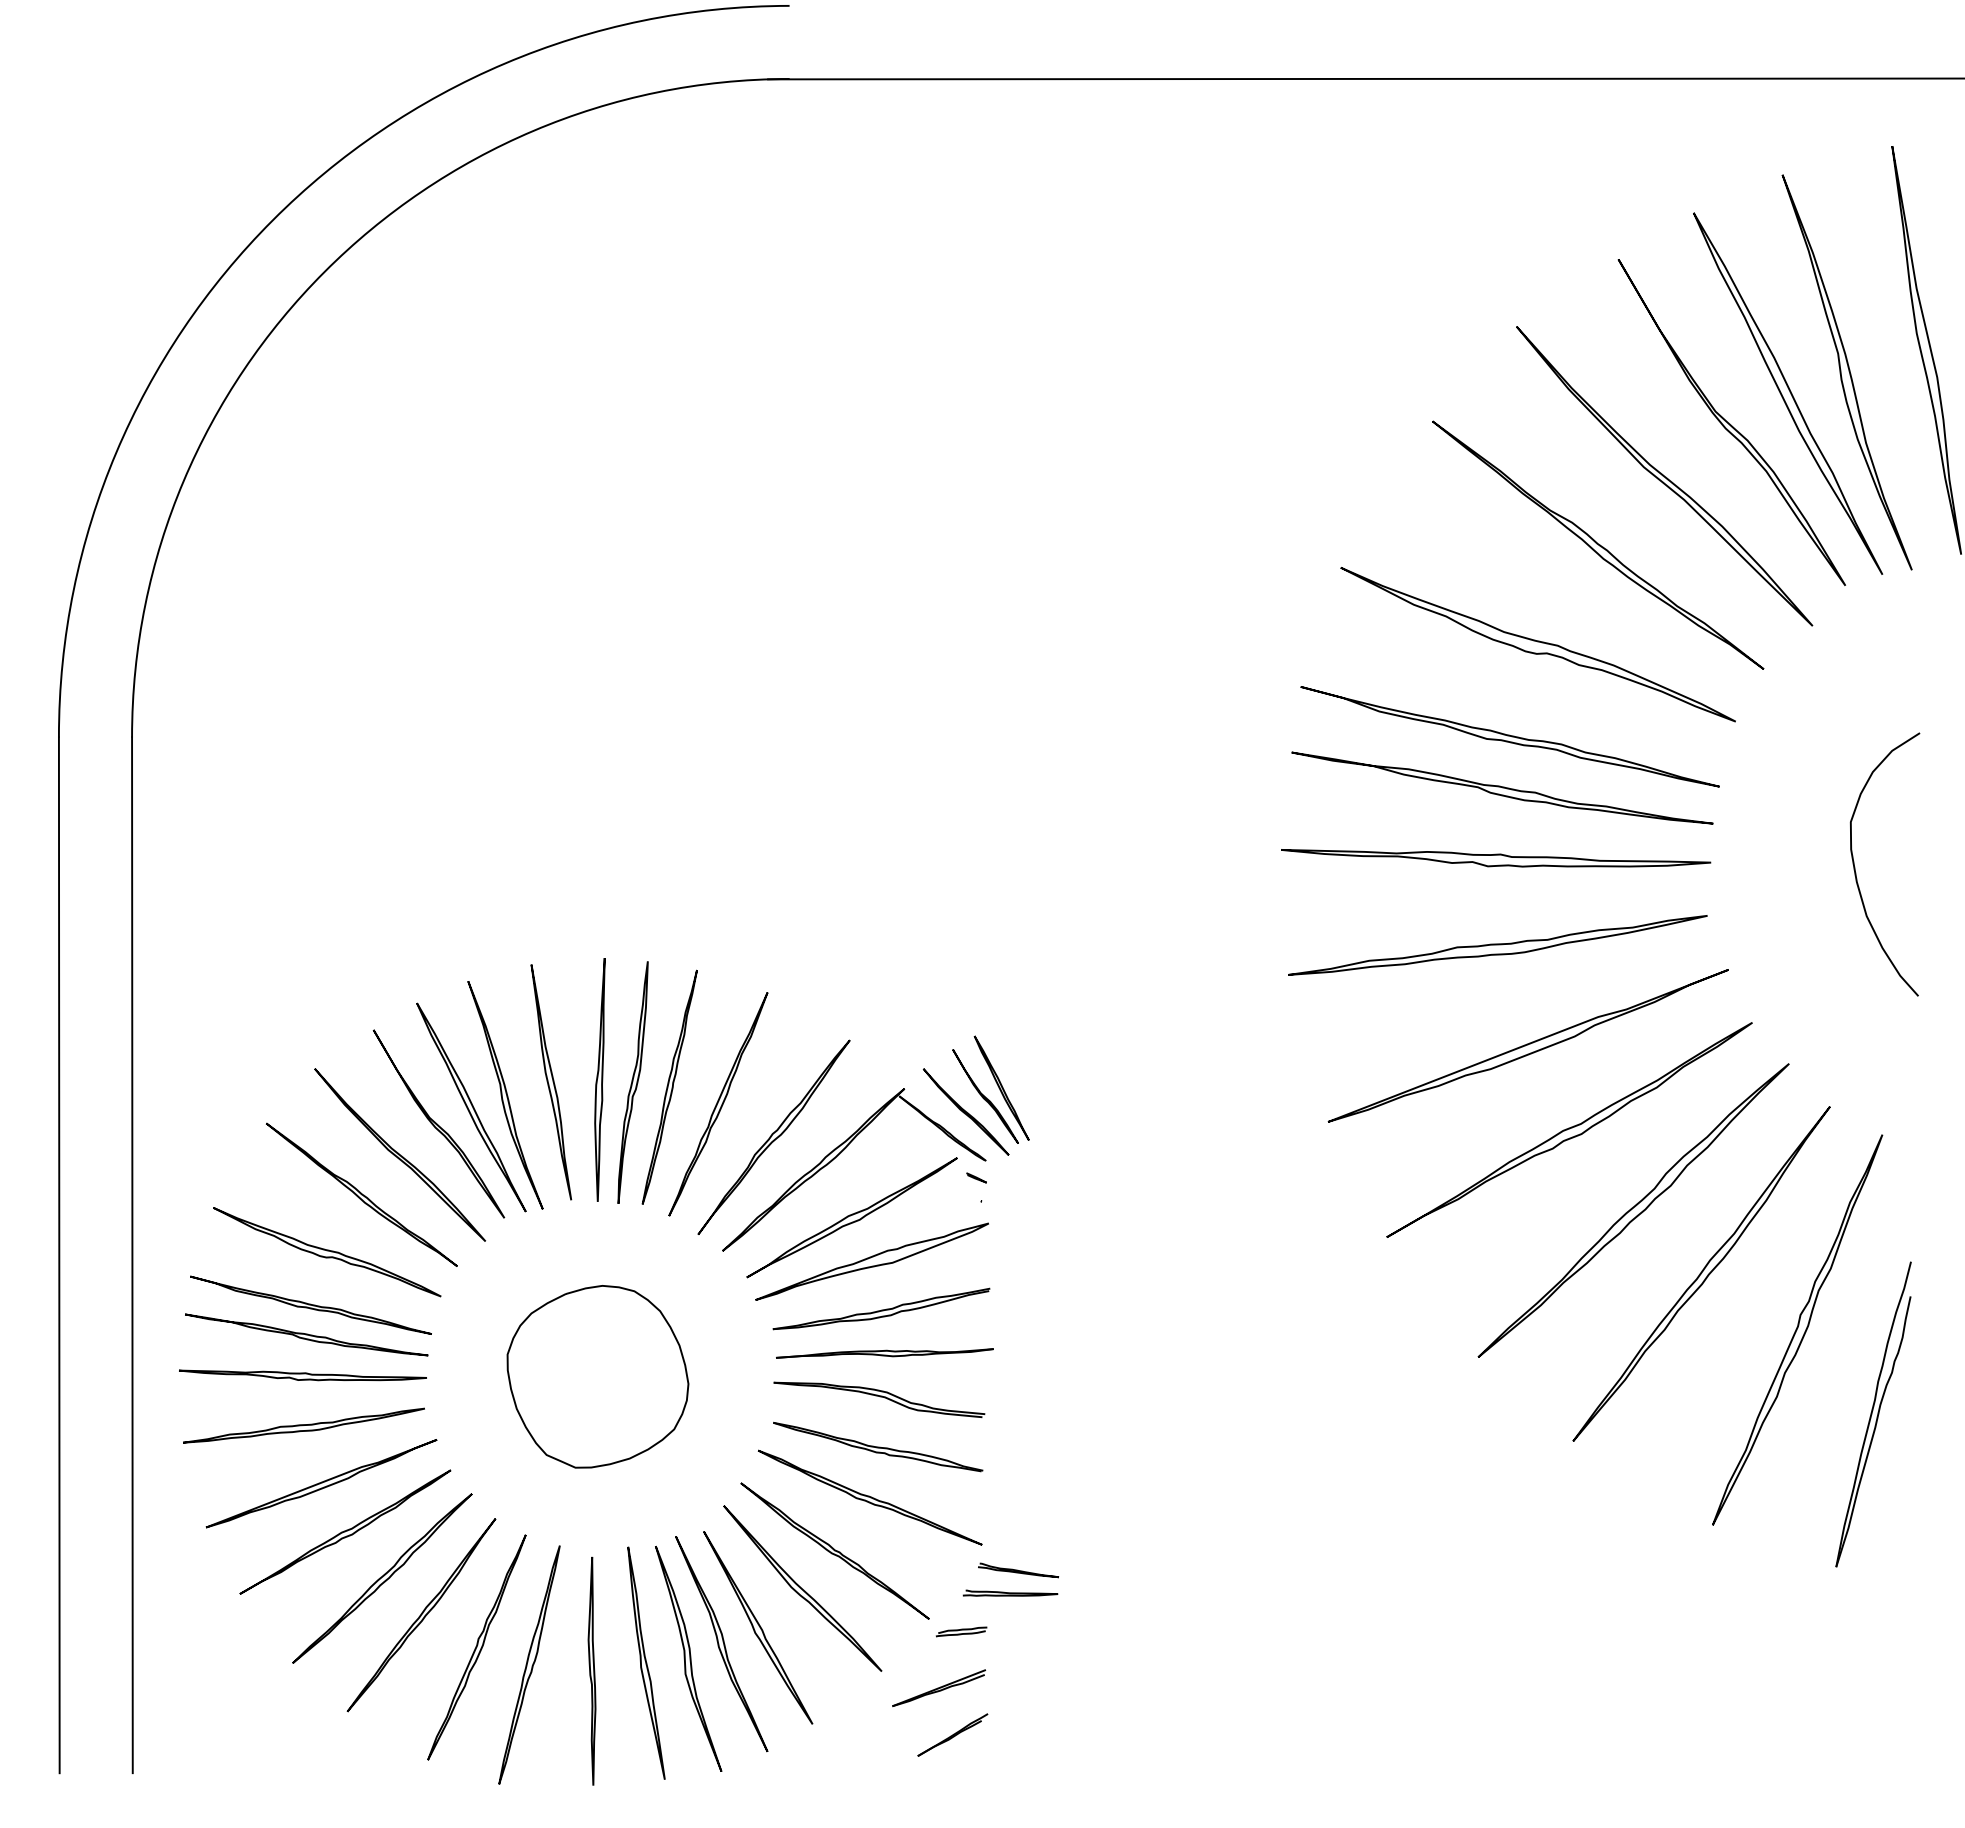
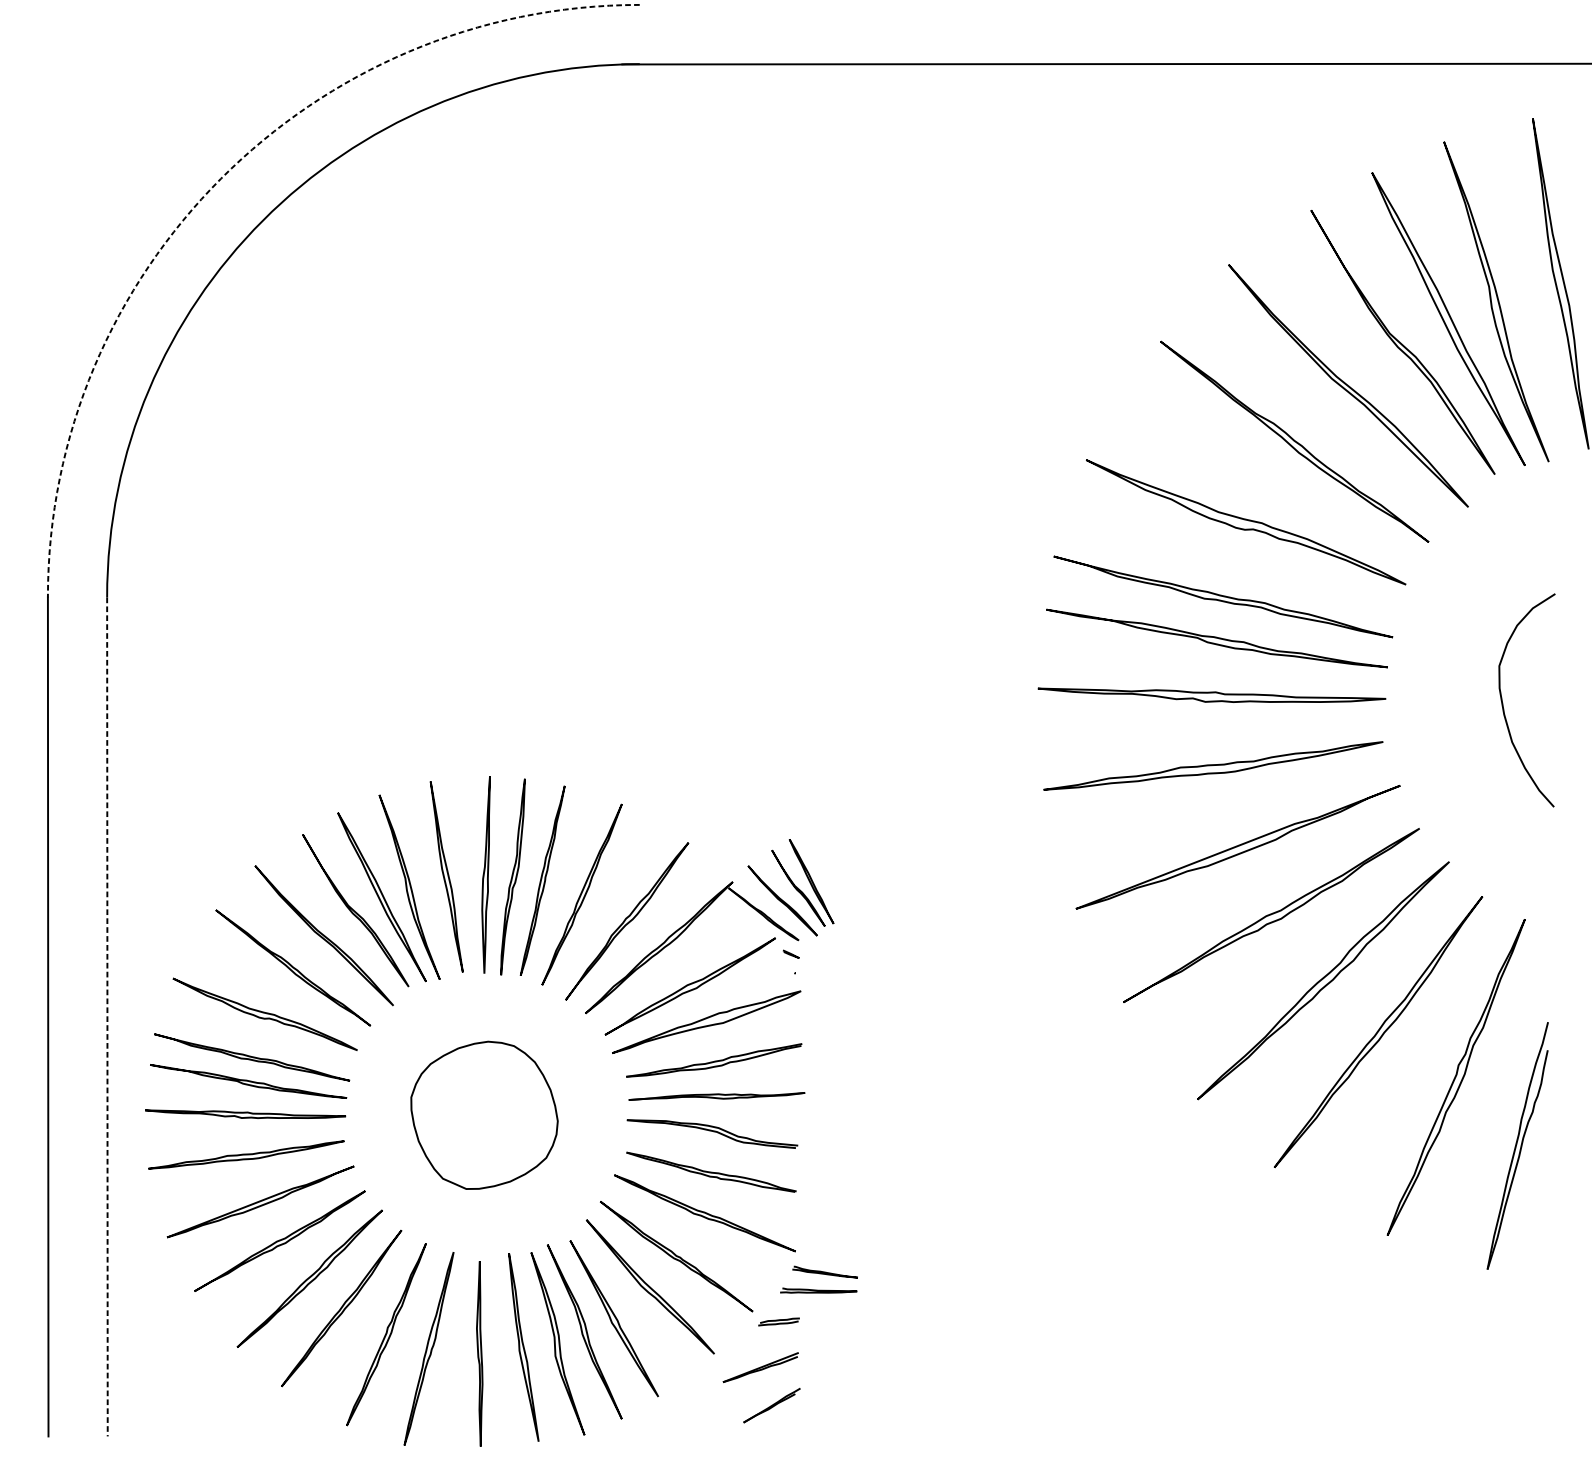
arc: (272, 220) -> (220, 178), solid -> dashed
line: (132, 1255) -> (107, 1017), solid -> dashed

